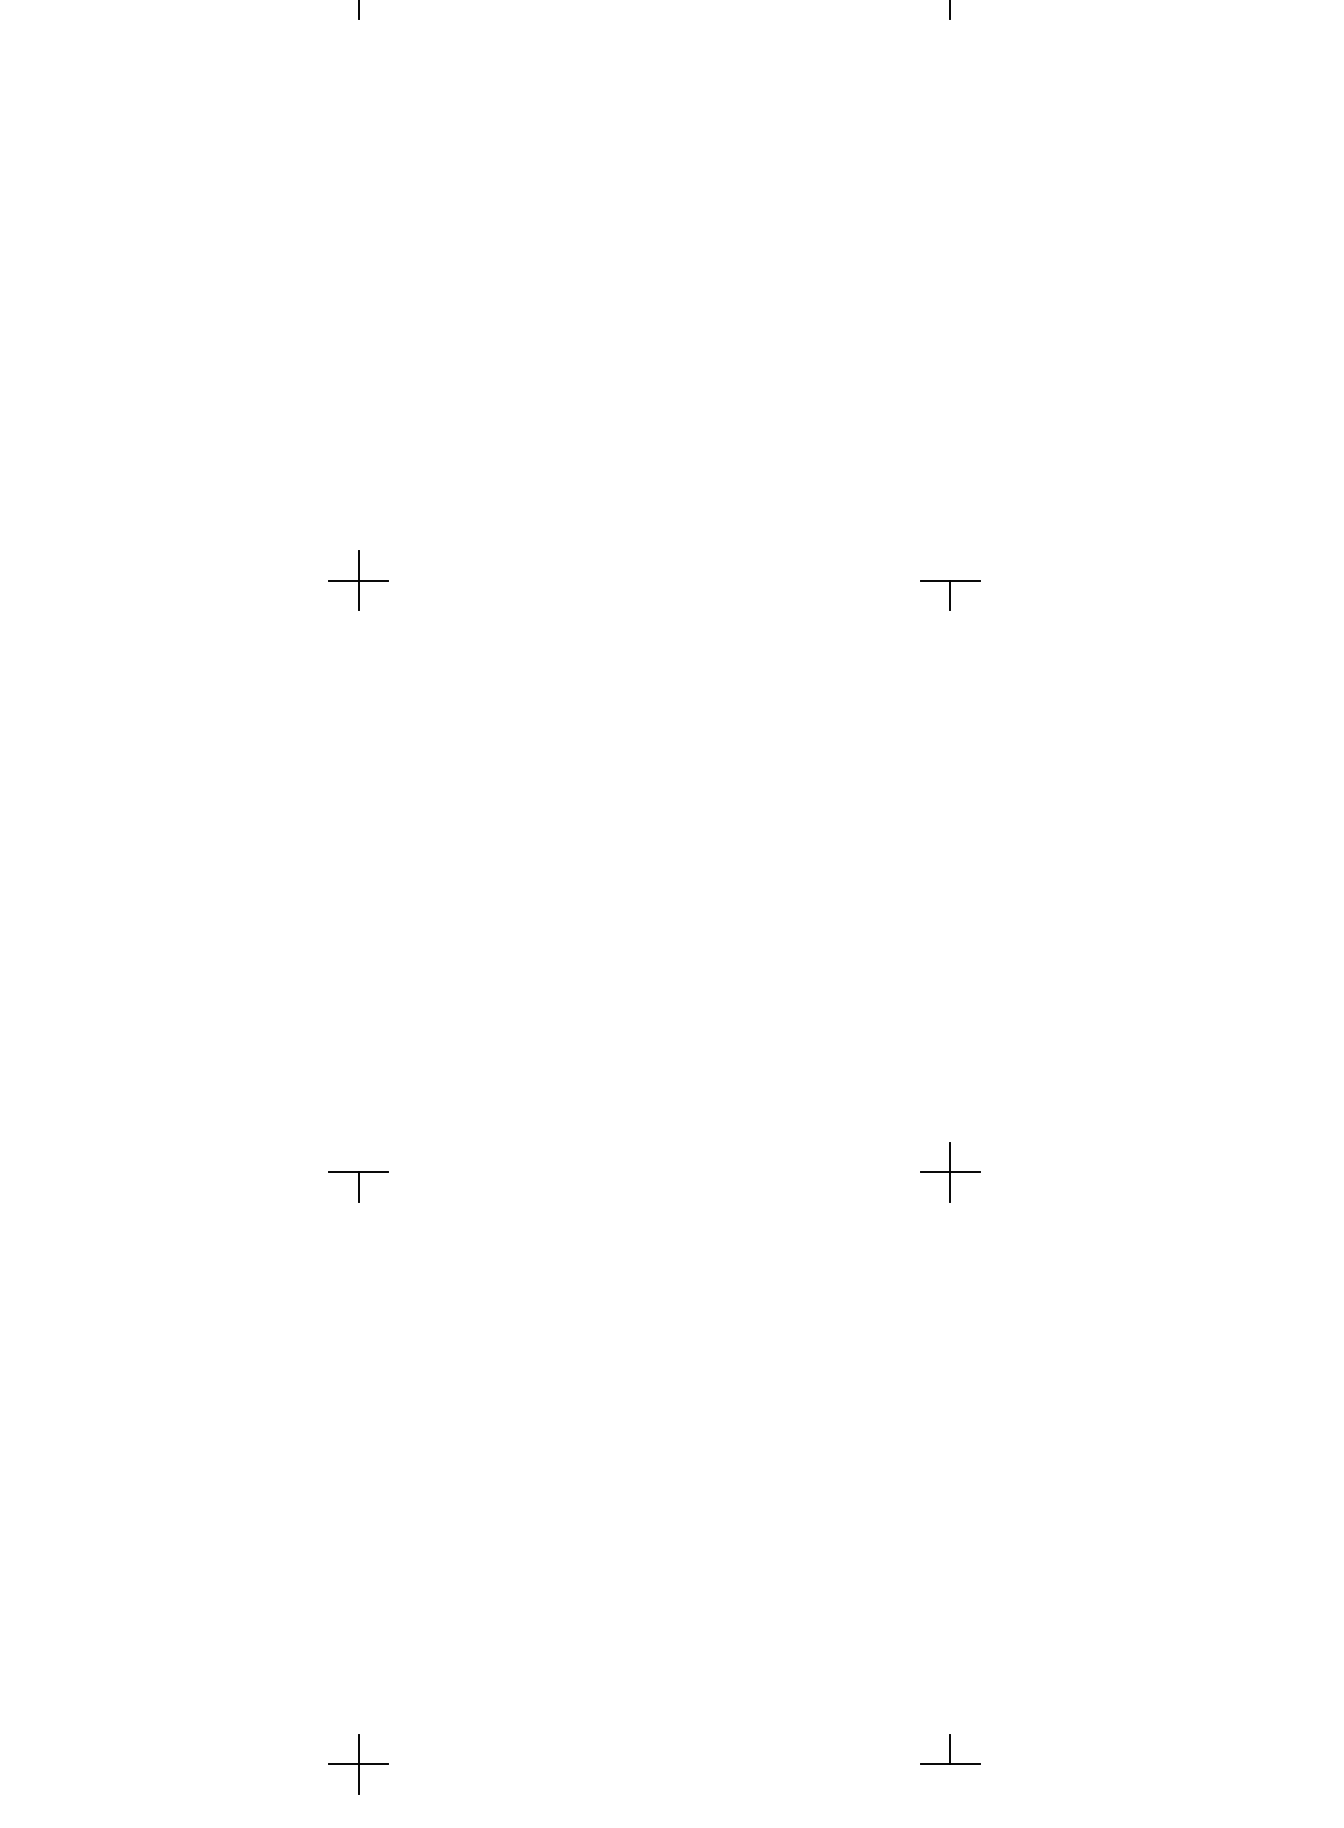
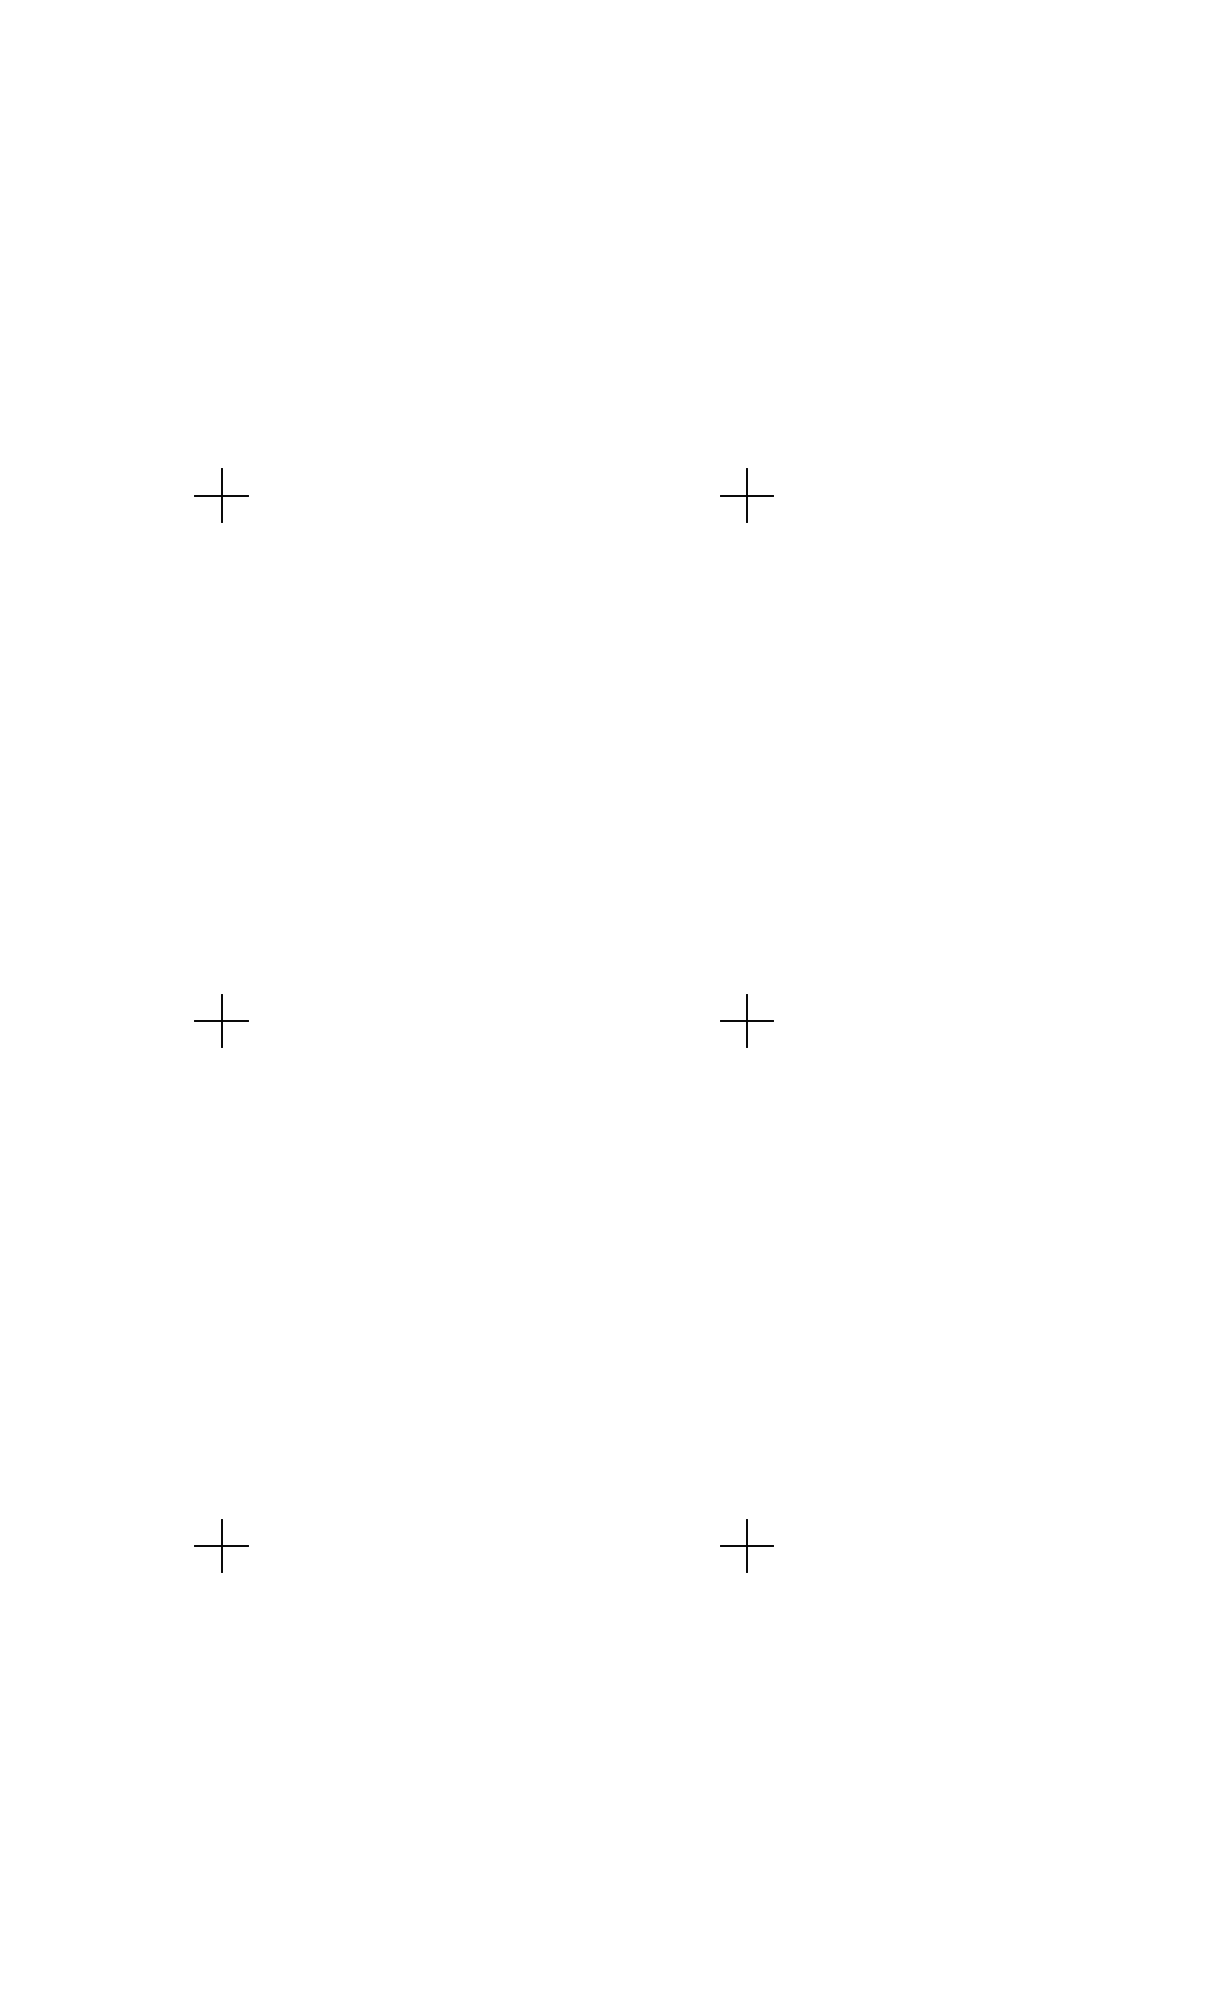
line: (949, 565) -> (746, 482), added
line: (358, 1157) -> (221, 1007), added
line: (949, 1779) -> (746, 1559), added

